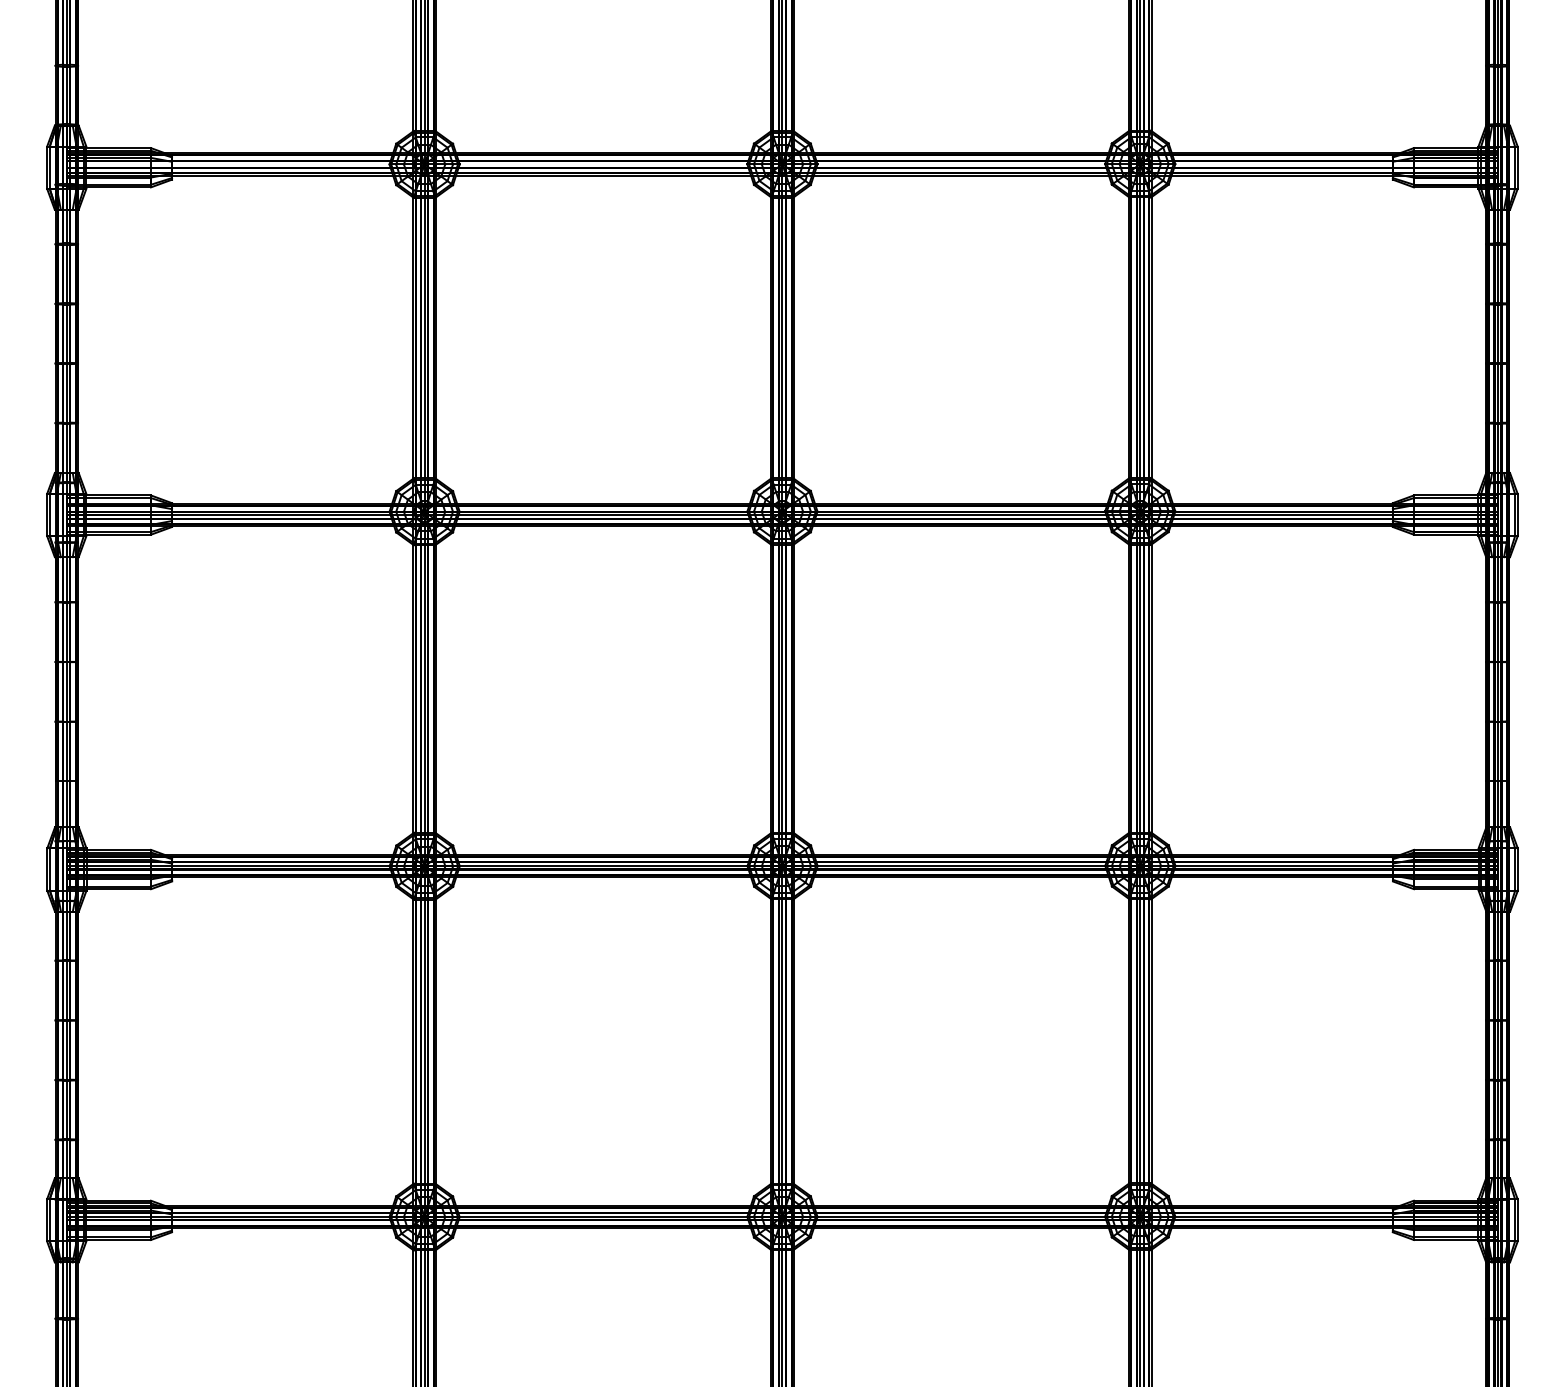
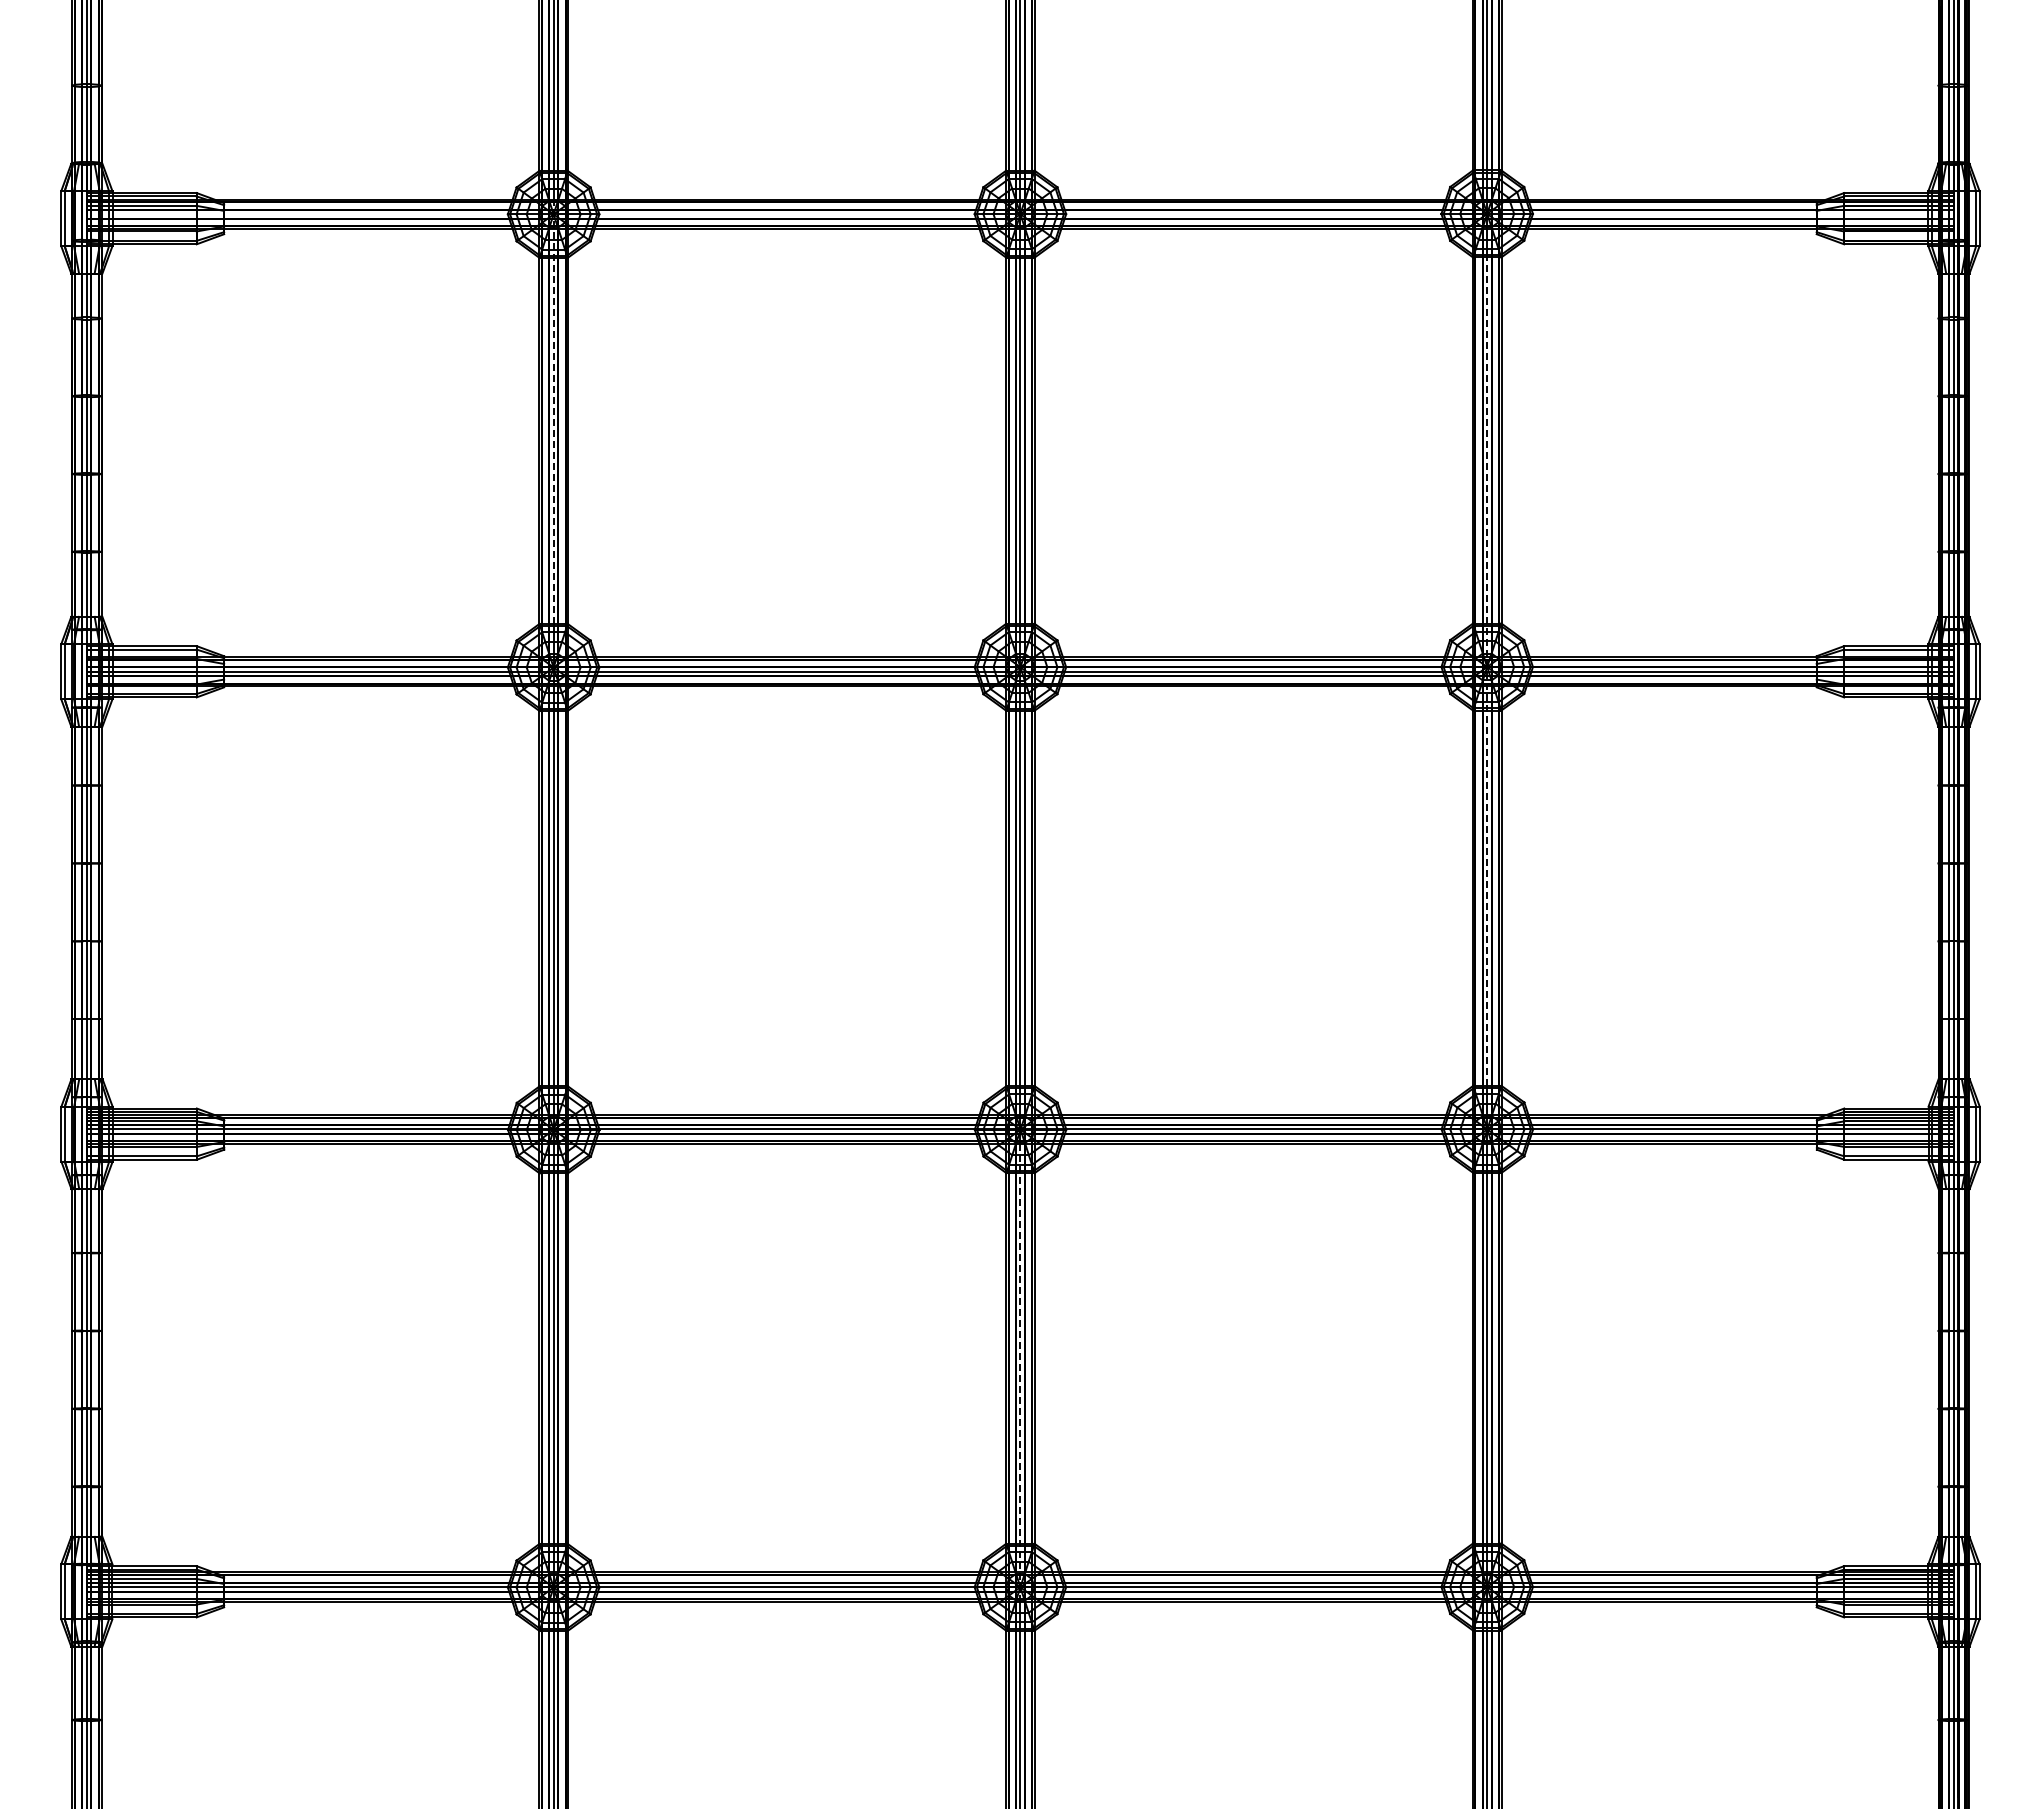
line: (424, 315) -> (553, 411), solid -> dashed
line: (1140, 514) -> (1487, 671), solid -> dashed
line: (782, 1052) -> (1020, 1372), solid -> dashed

